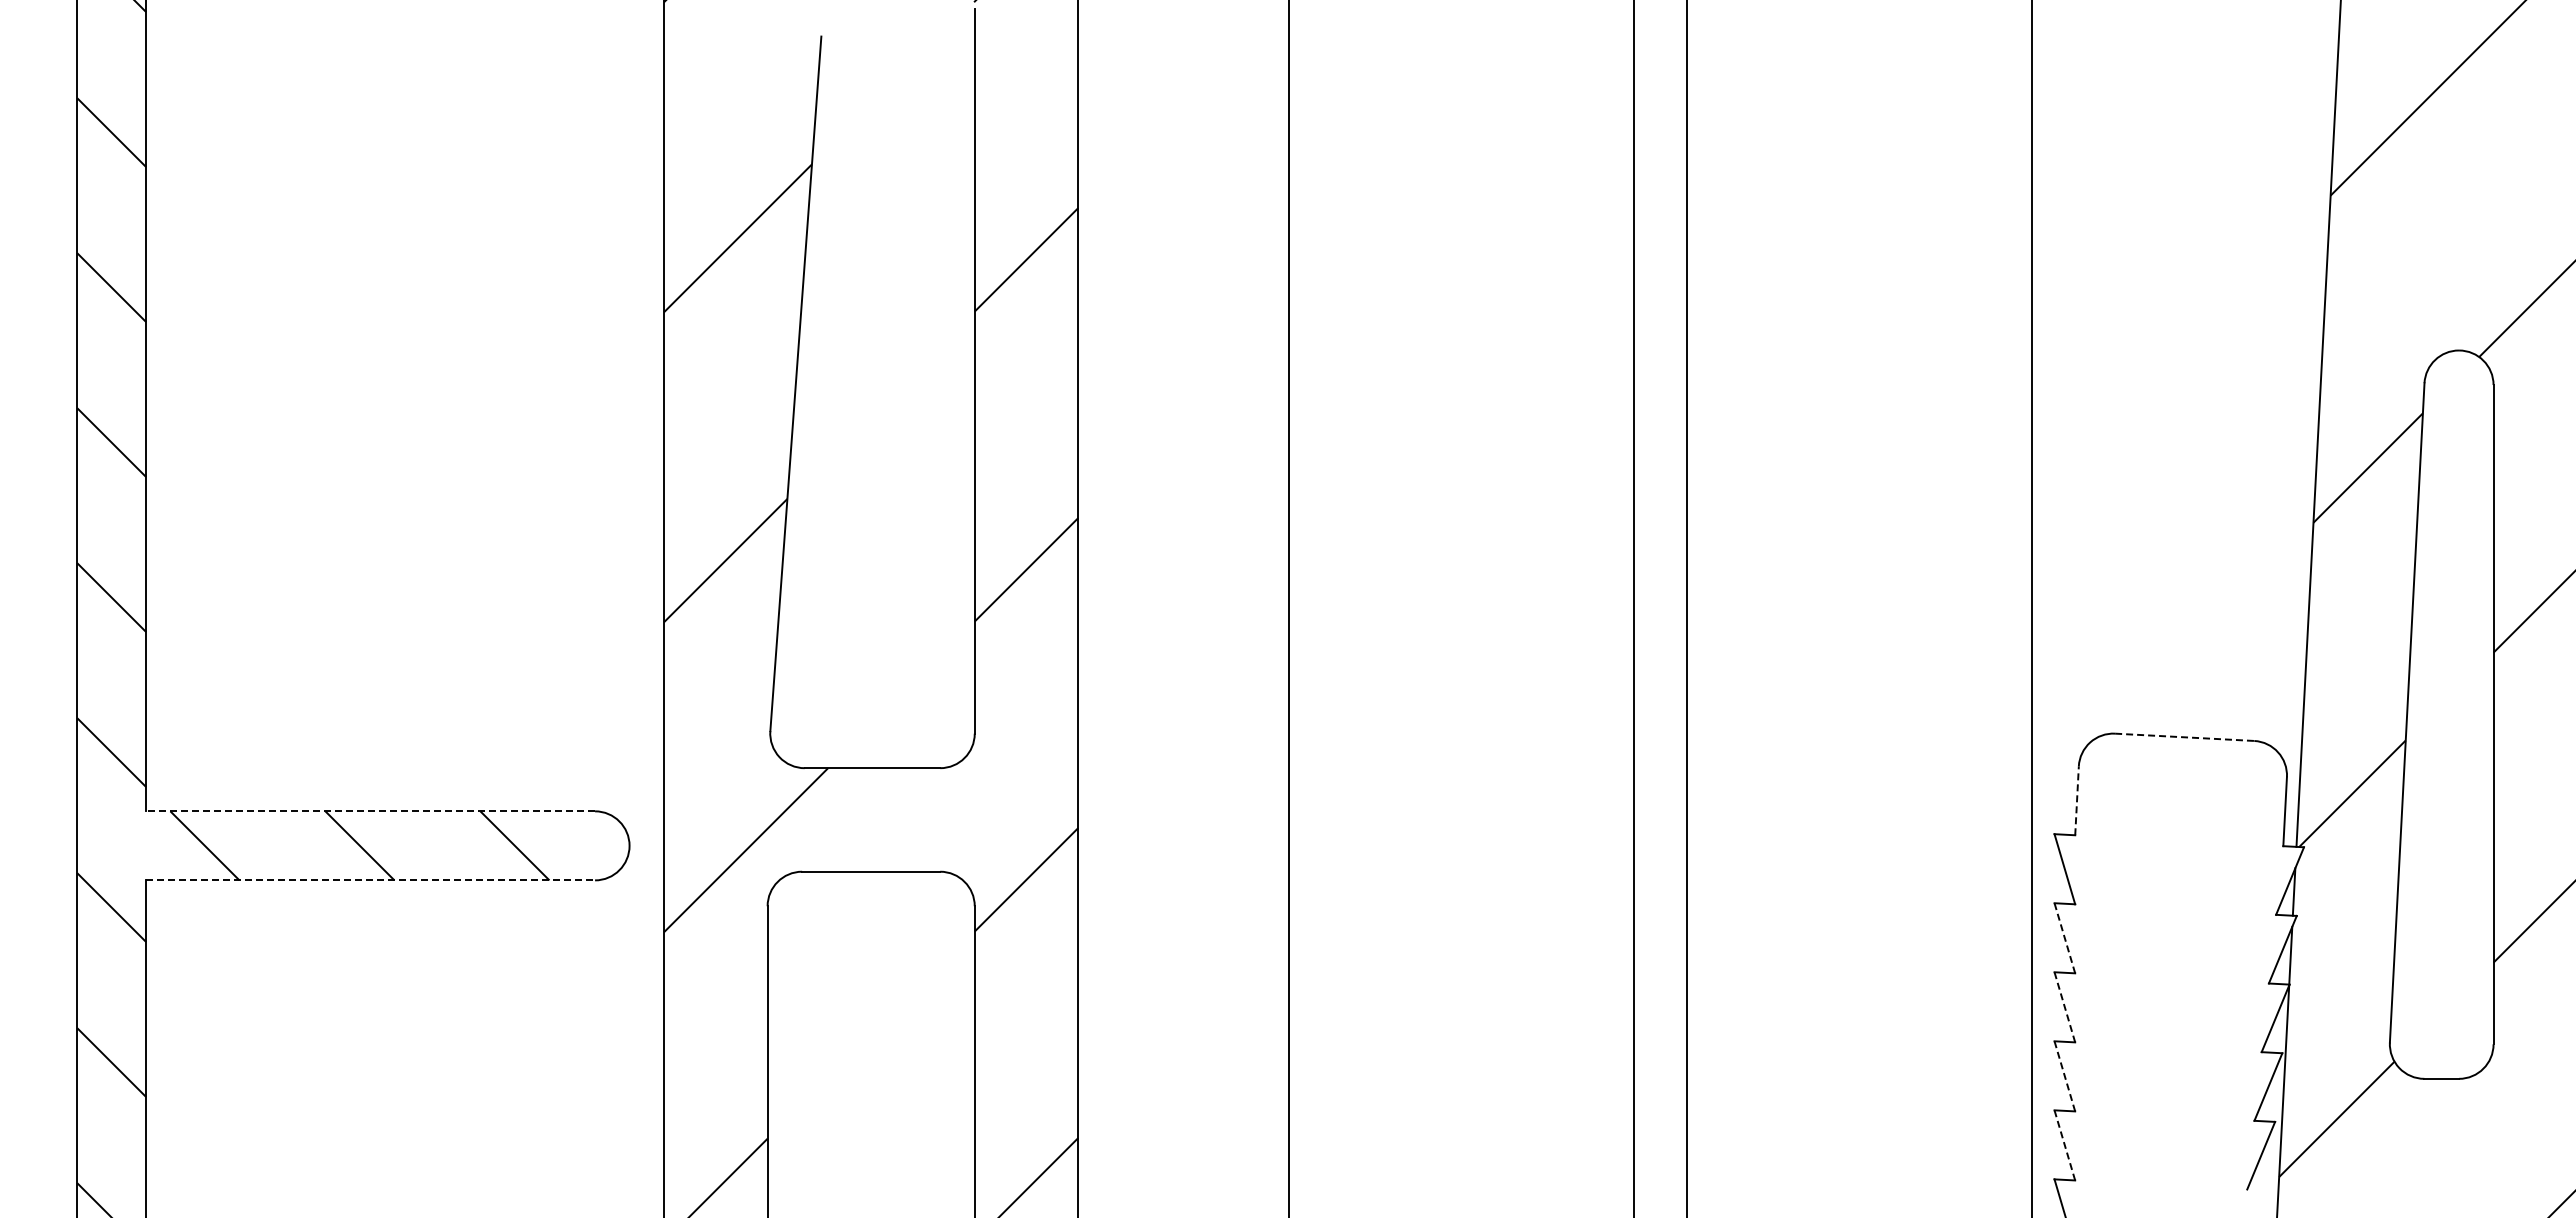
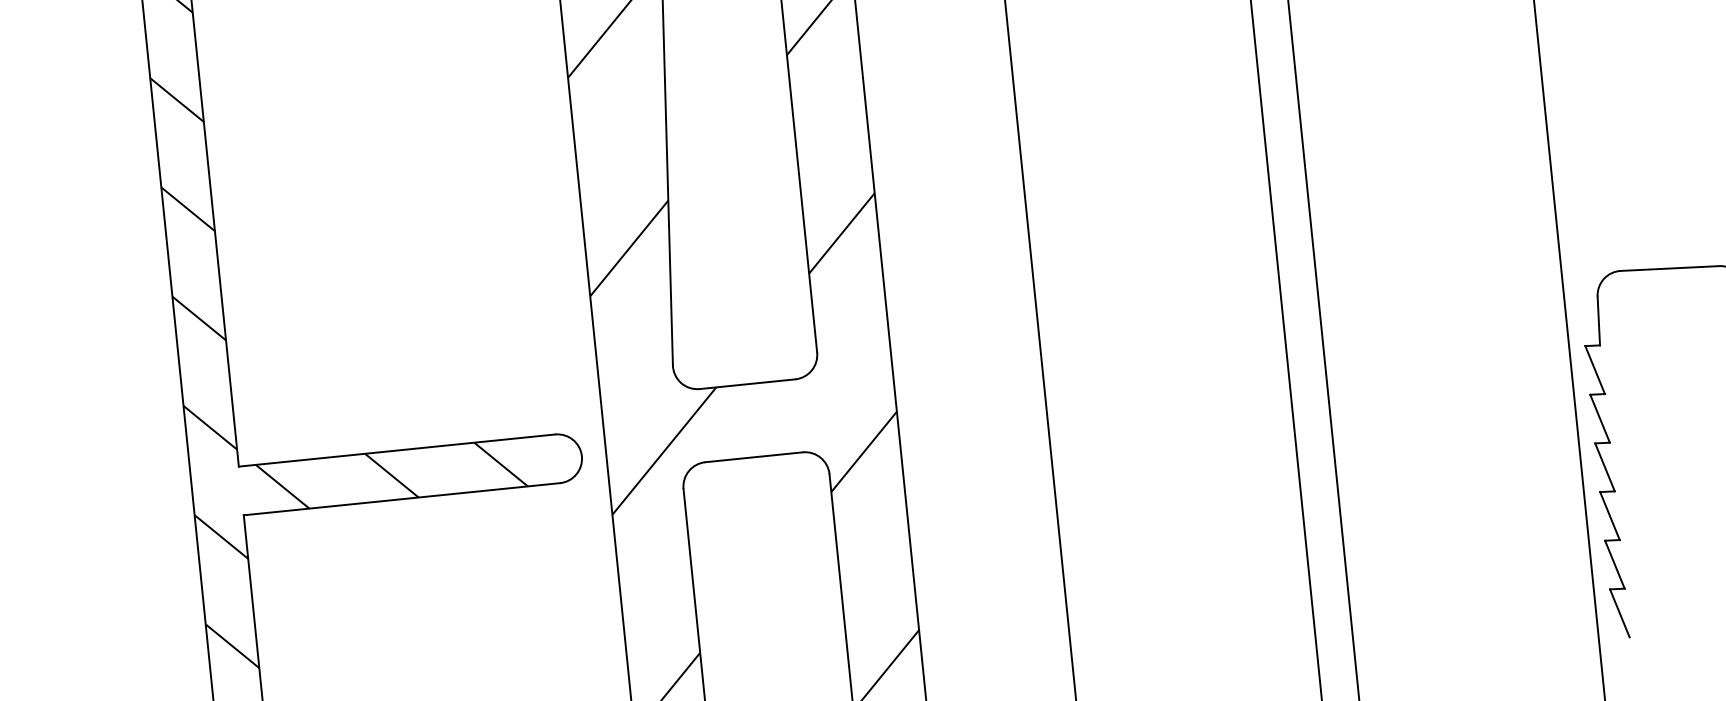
line: (2184, 737) -> (1670, 268), dashed -> solid
line: (2077, 800) -> (1599, 320), dashed -> solid
line: (370, 811) -> (396, 450), dashed -> solid
line: (371, 880) -> (402, 499), dashed -> solid
line: (2064, 938) -> (1599, 418), dashed -> solid
line: (2064, 1007) -> (1604, 467), dashed -> solid
line: (2064, 1076) -> (1609, 516), dashed -> solid
line: (2064, 1145) -> (1614, 564), dashed -> solid

